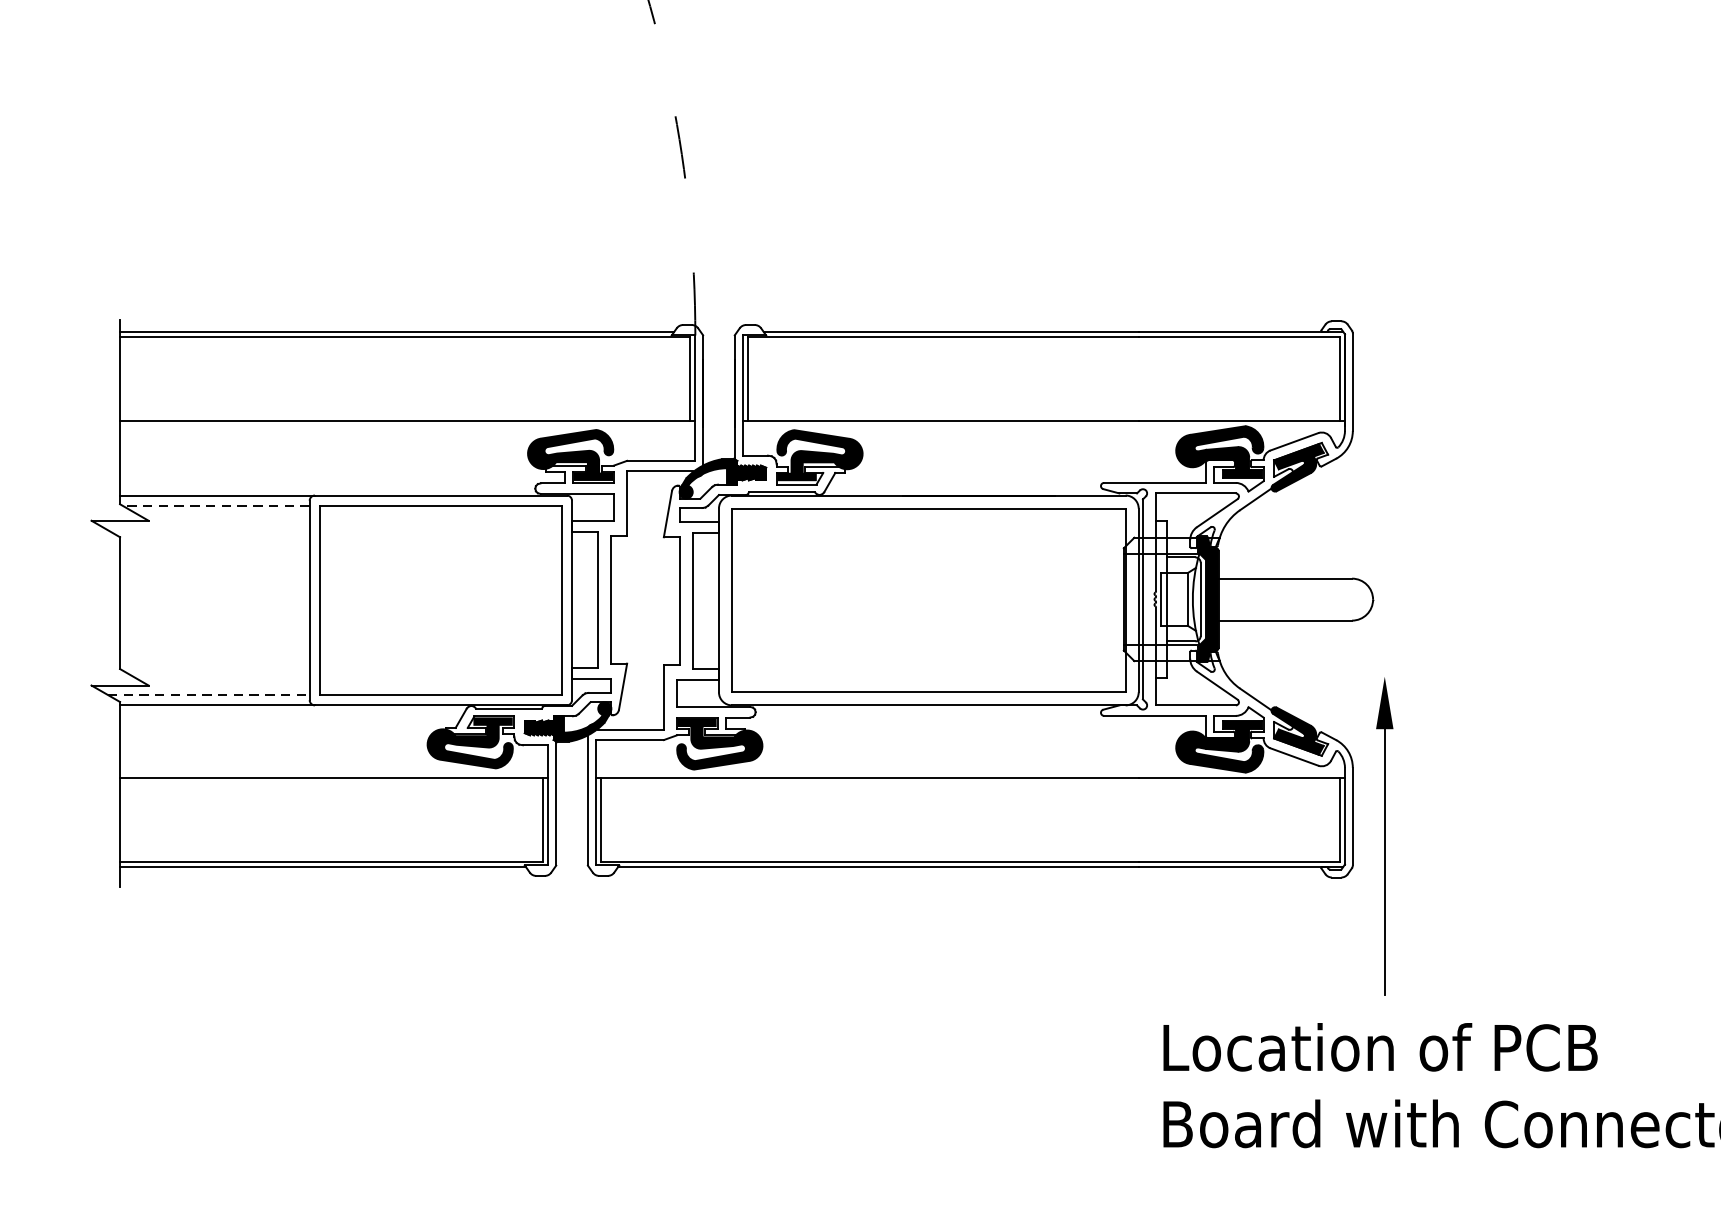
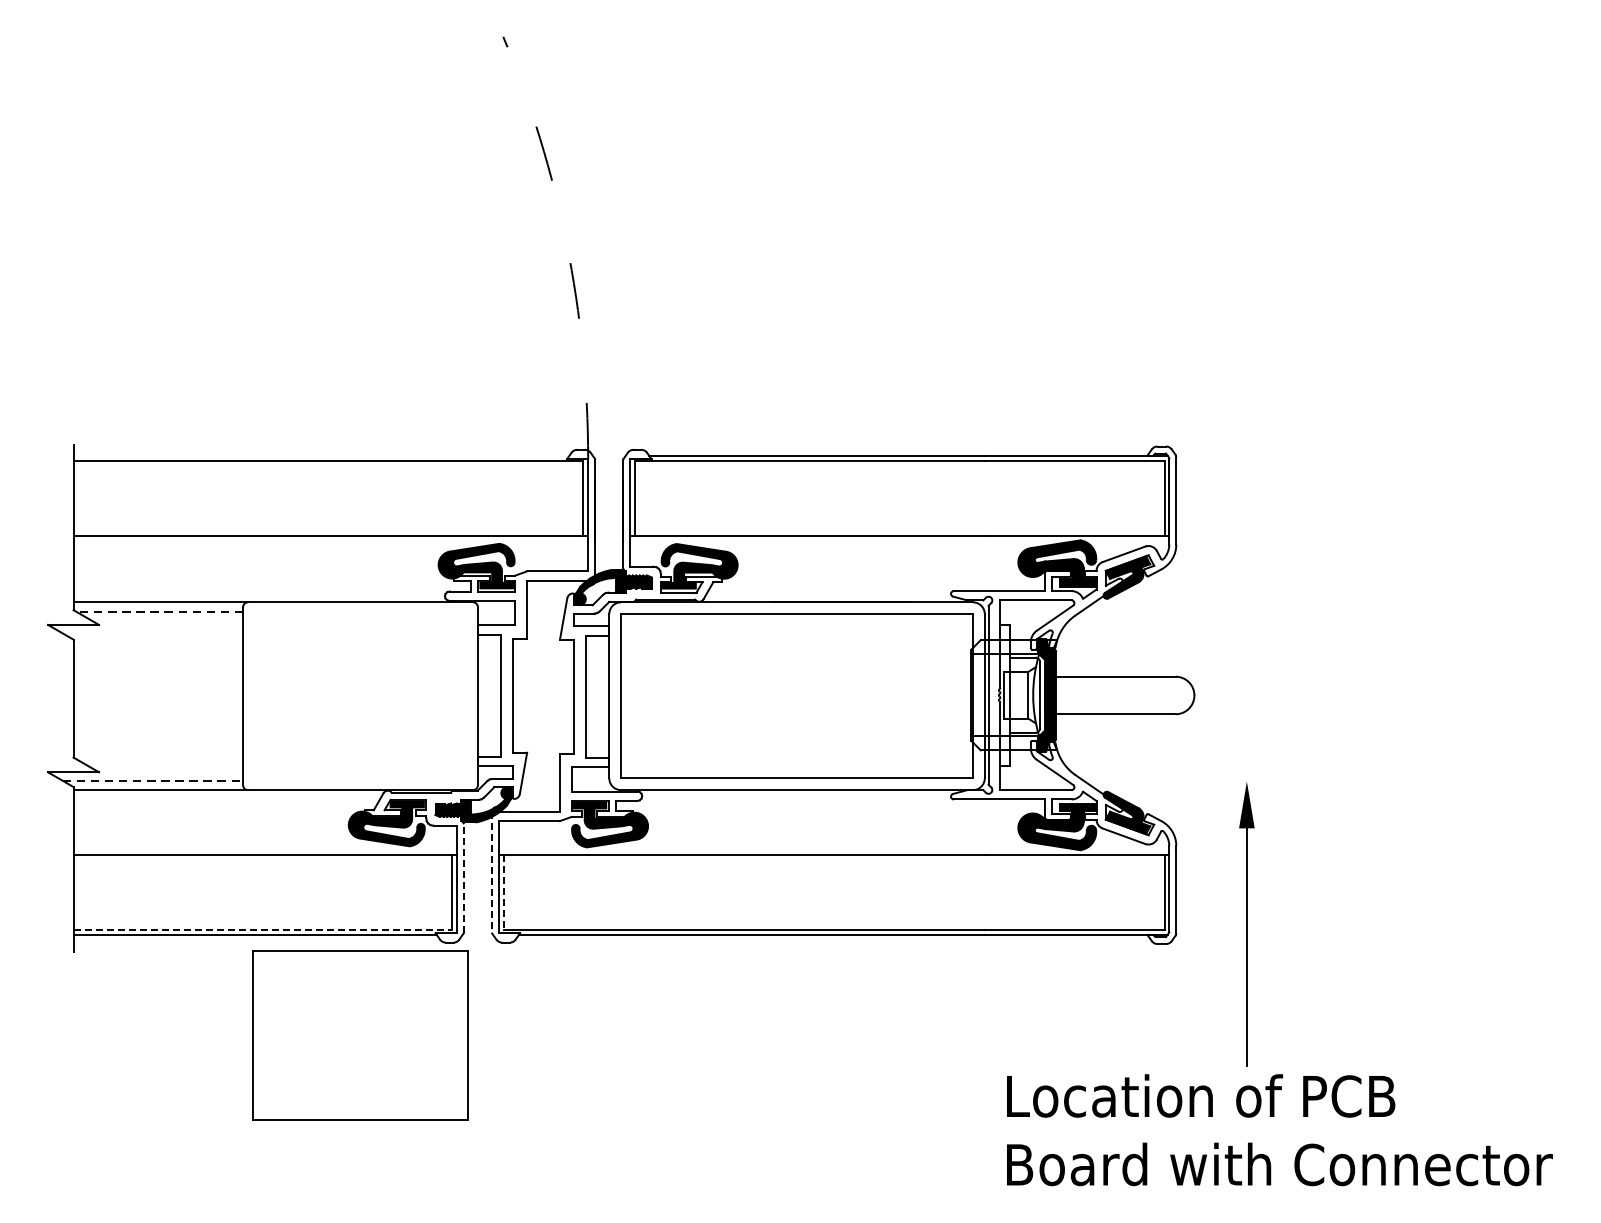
line: (397, 331) -> (321, 455), removed
part: (440, 600) -> (360, 1035), moved
line: (587, 797) -> (491, 872), solid -> dashed
line: (555, 804) -> (463, 878), solid -> dashed
line: (600, 819) -> (503, 892), solid -> dashed
part: (1384, 836) -> (1246, 924), moved
line: (332, 861) -> (263, 929), solid -> dashed

